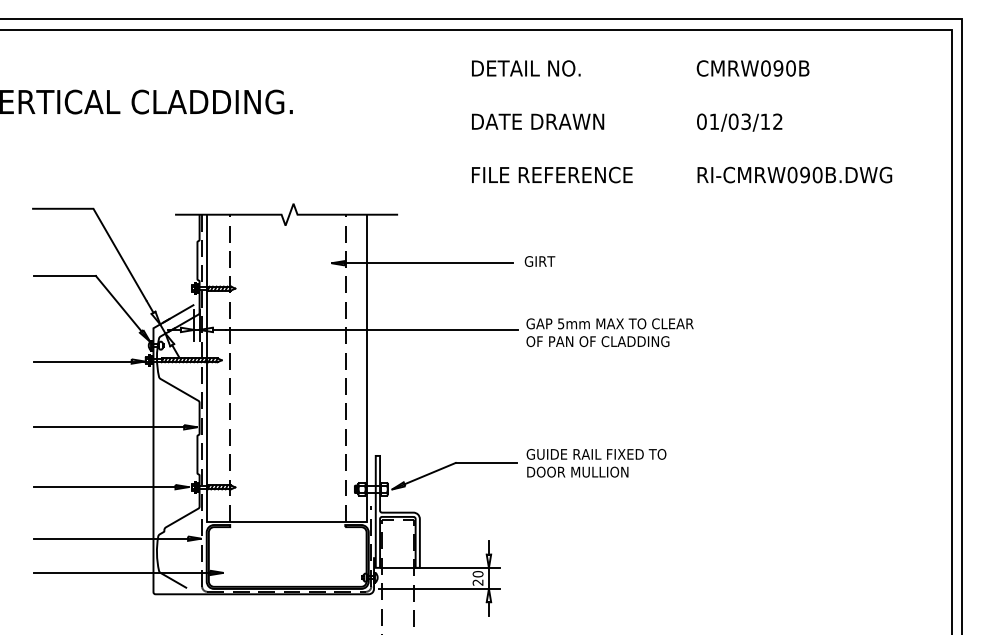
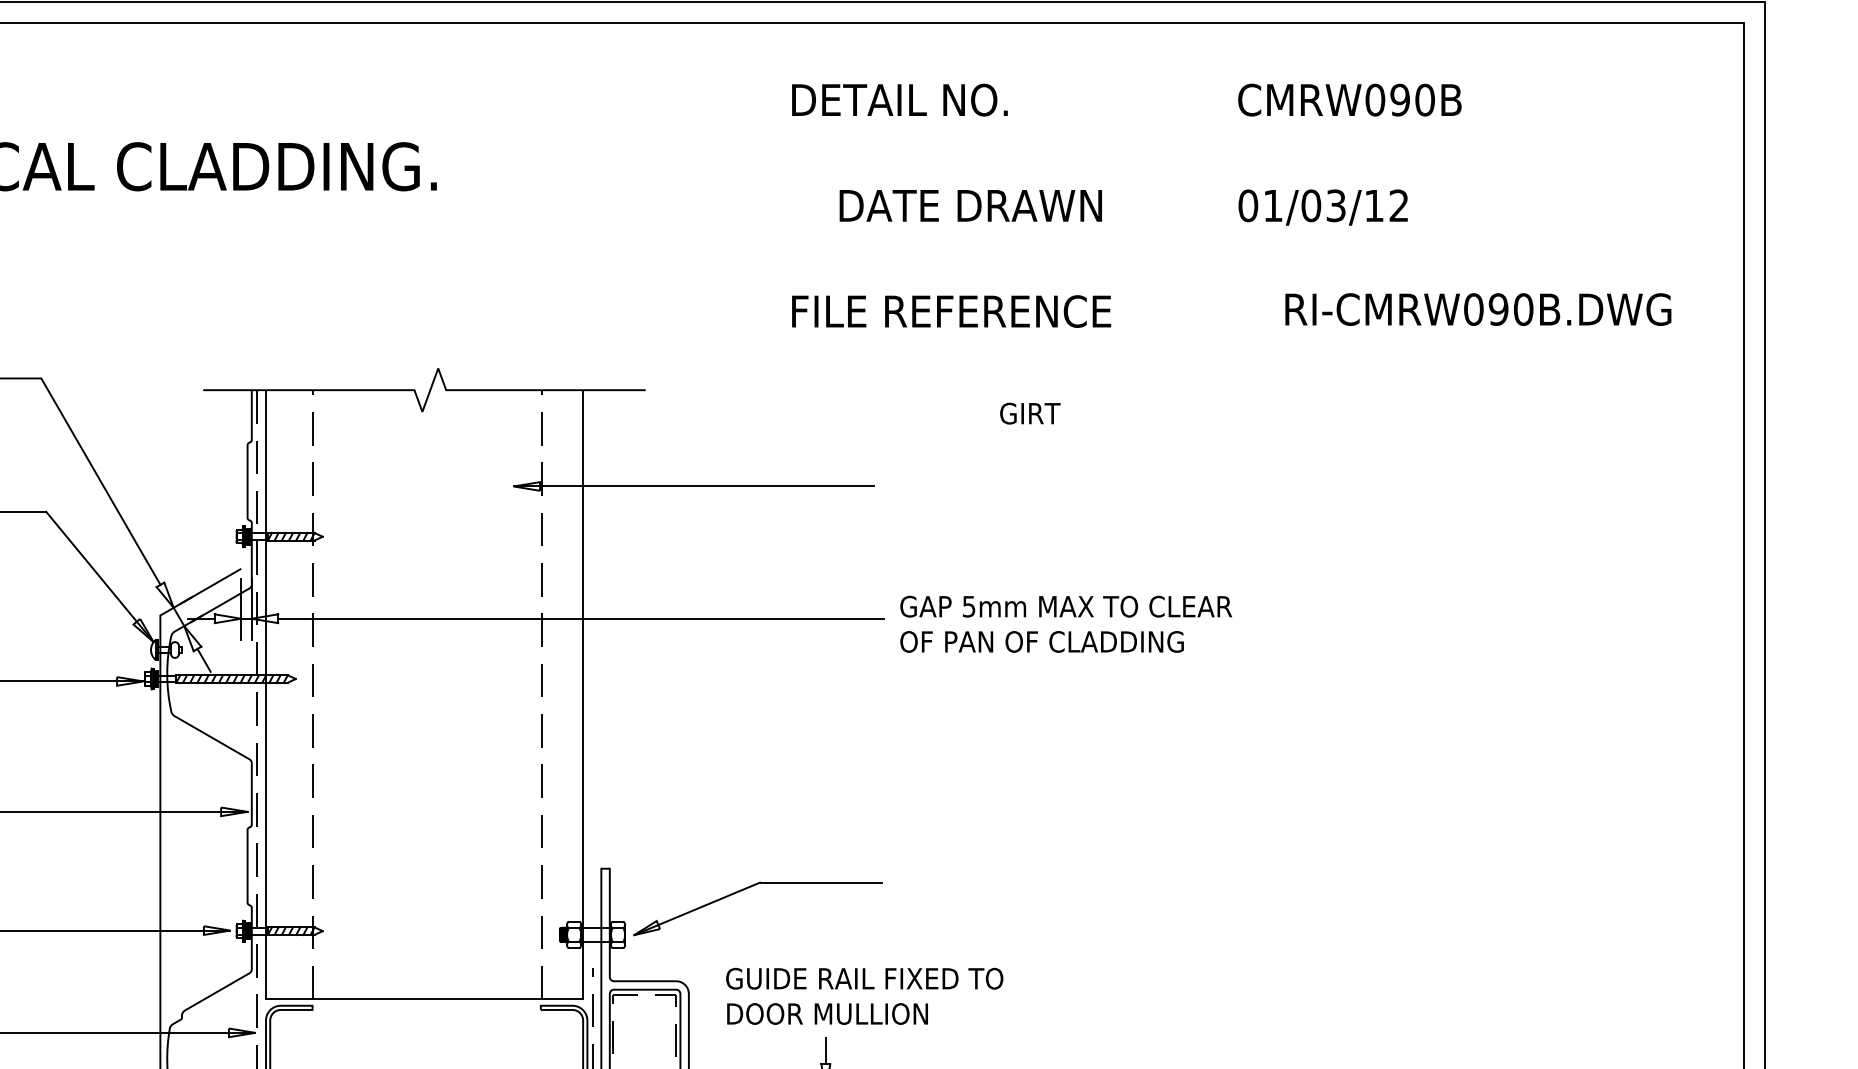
text: (538, 121) -> (971, 205), moved
text: (794, 174) -> (1477, 308), moved
text: (539, 261) -> (1029, 413), moved
text: (596, 463) -> (864, 996), moved

